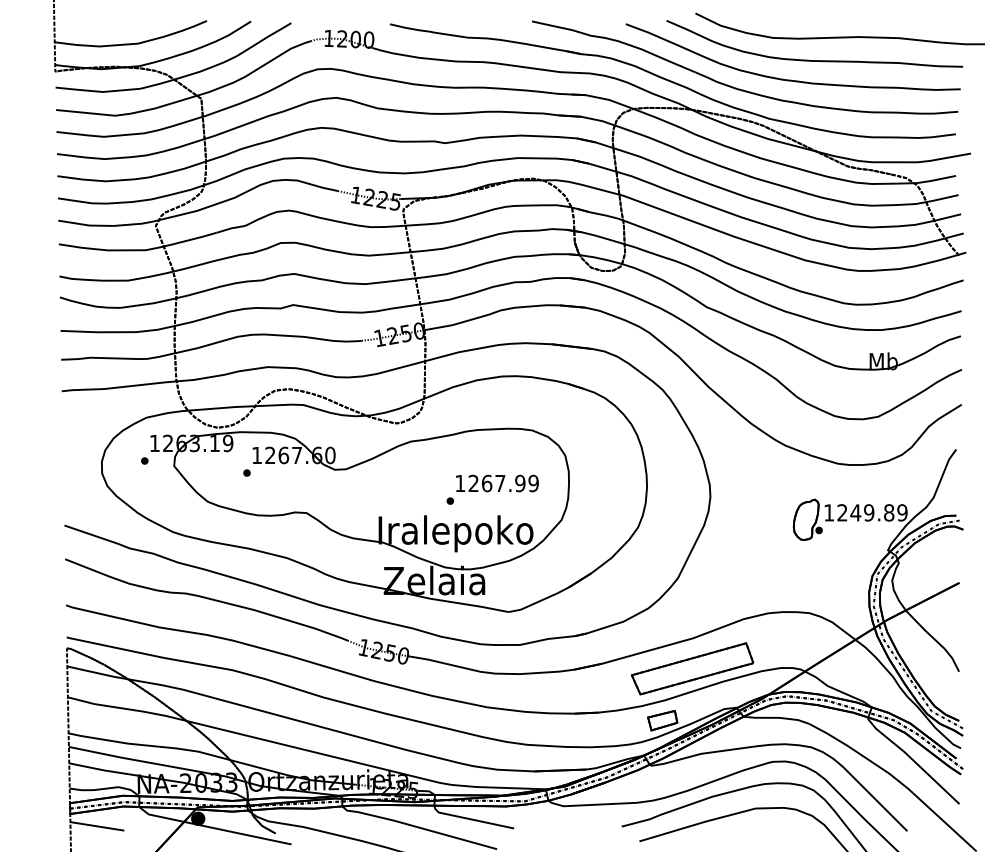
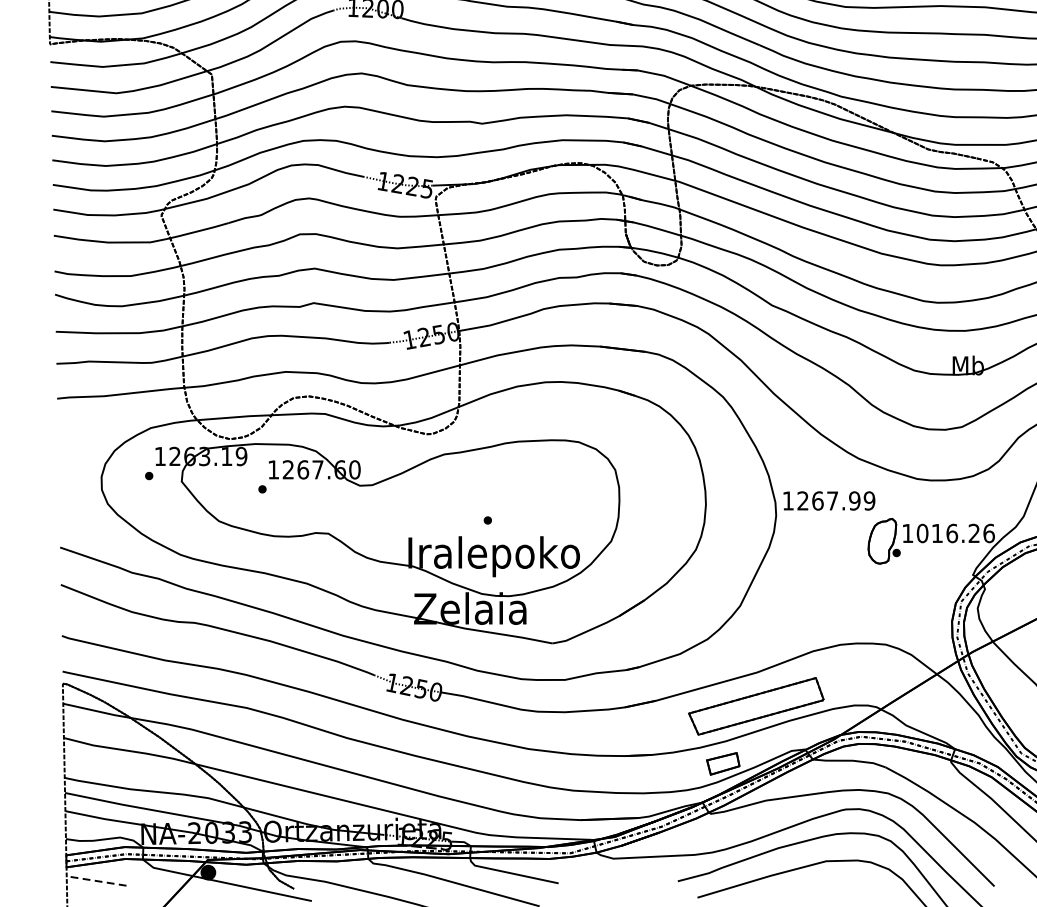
text: (497, 483) -> (829, 500), moved
text: (872, 512) -> (955, 533), 1249.89 -> 1016.26
line: (96, 826) -> (95, 881), solid -> dashed

